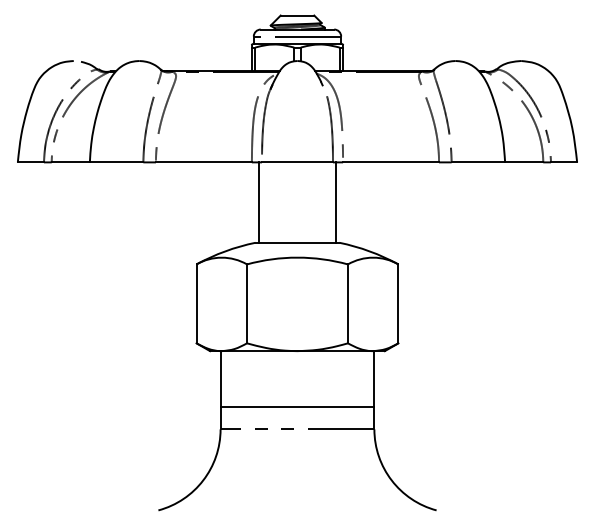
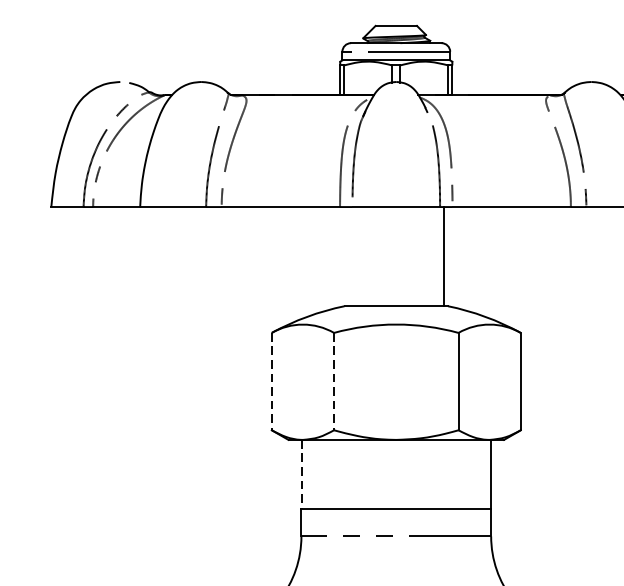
line: (259, 202) -> (349, 256), removed
line: (196, 304) -> (271, 382), solid -> dashed
line: (247, 304) -> (334, 382), solid -> dashed
line: (220, 379) -> (301, 474), solid -> dashed

